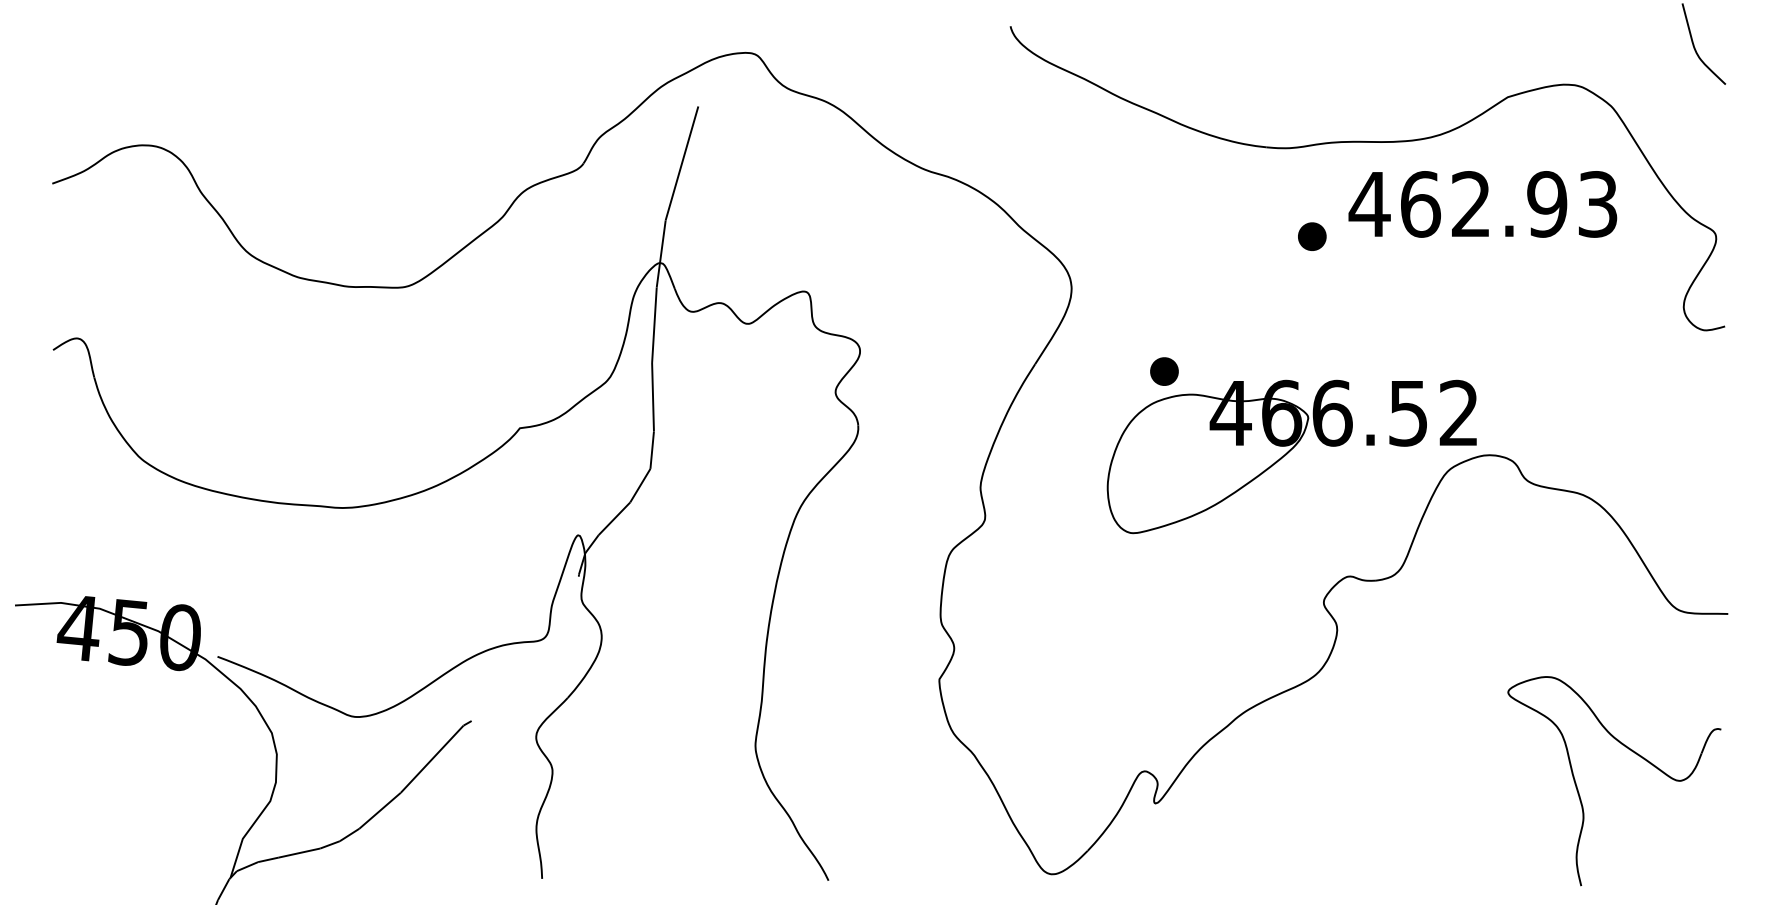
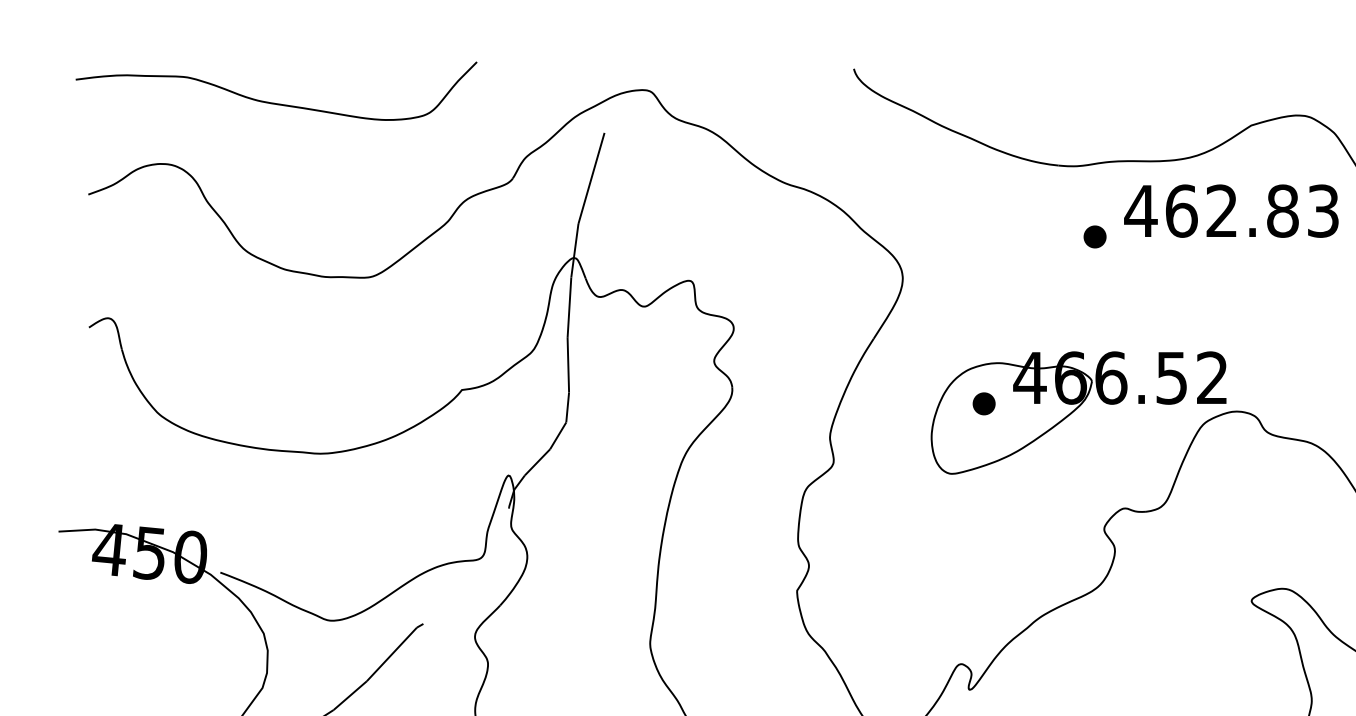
curve: (283, 68) -> (273, 102), added
text: (1547, 204) -> (1283, 211), 462.93 -> 462.83
part: (1164, 371) -> (984, 403), moved

